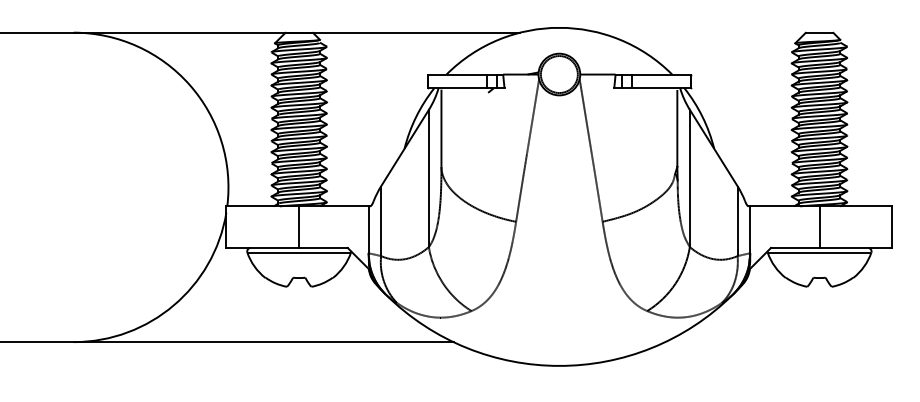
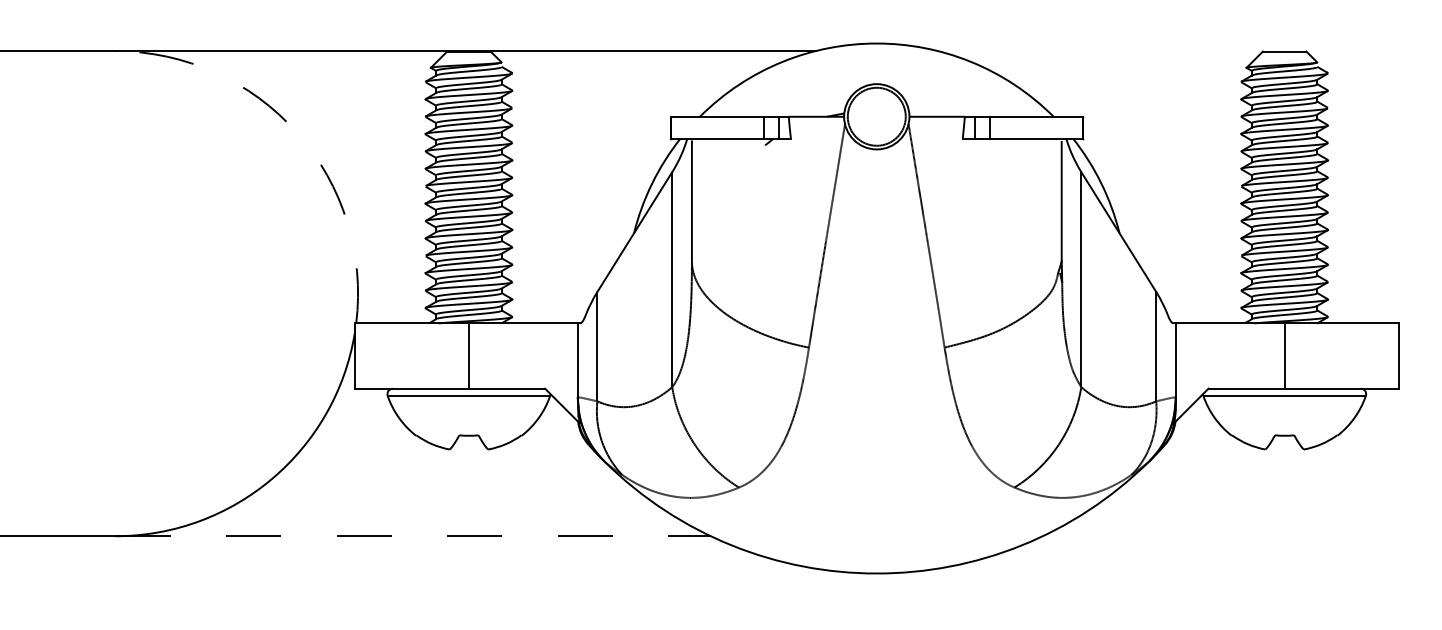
arc: (189, 84) -> (296, 132), solid -> dashed
line: (263, 342) -> (412, 536), solid -> dashed

